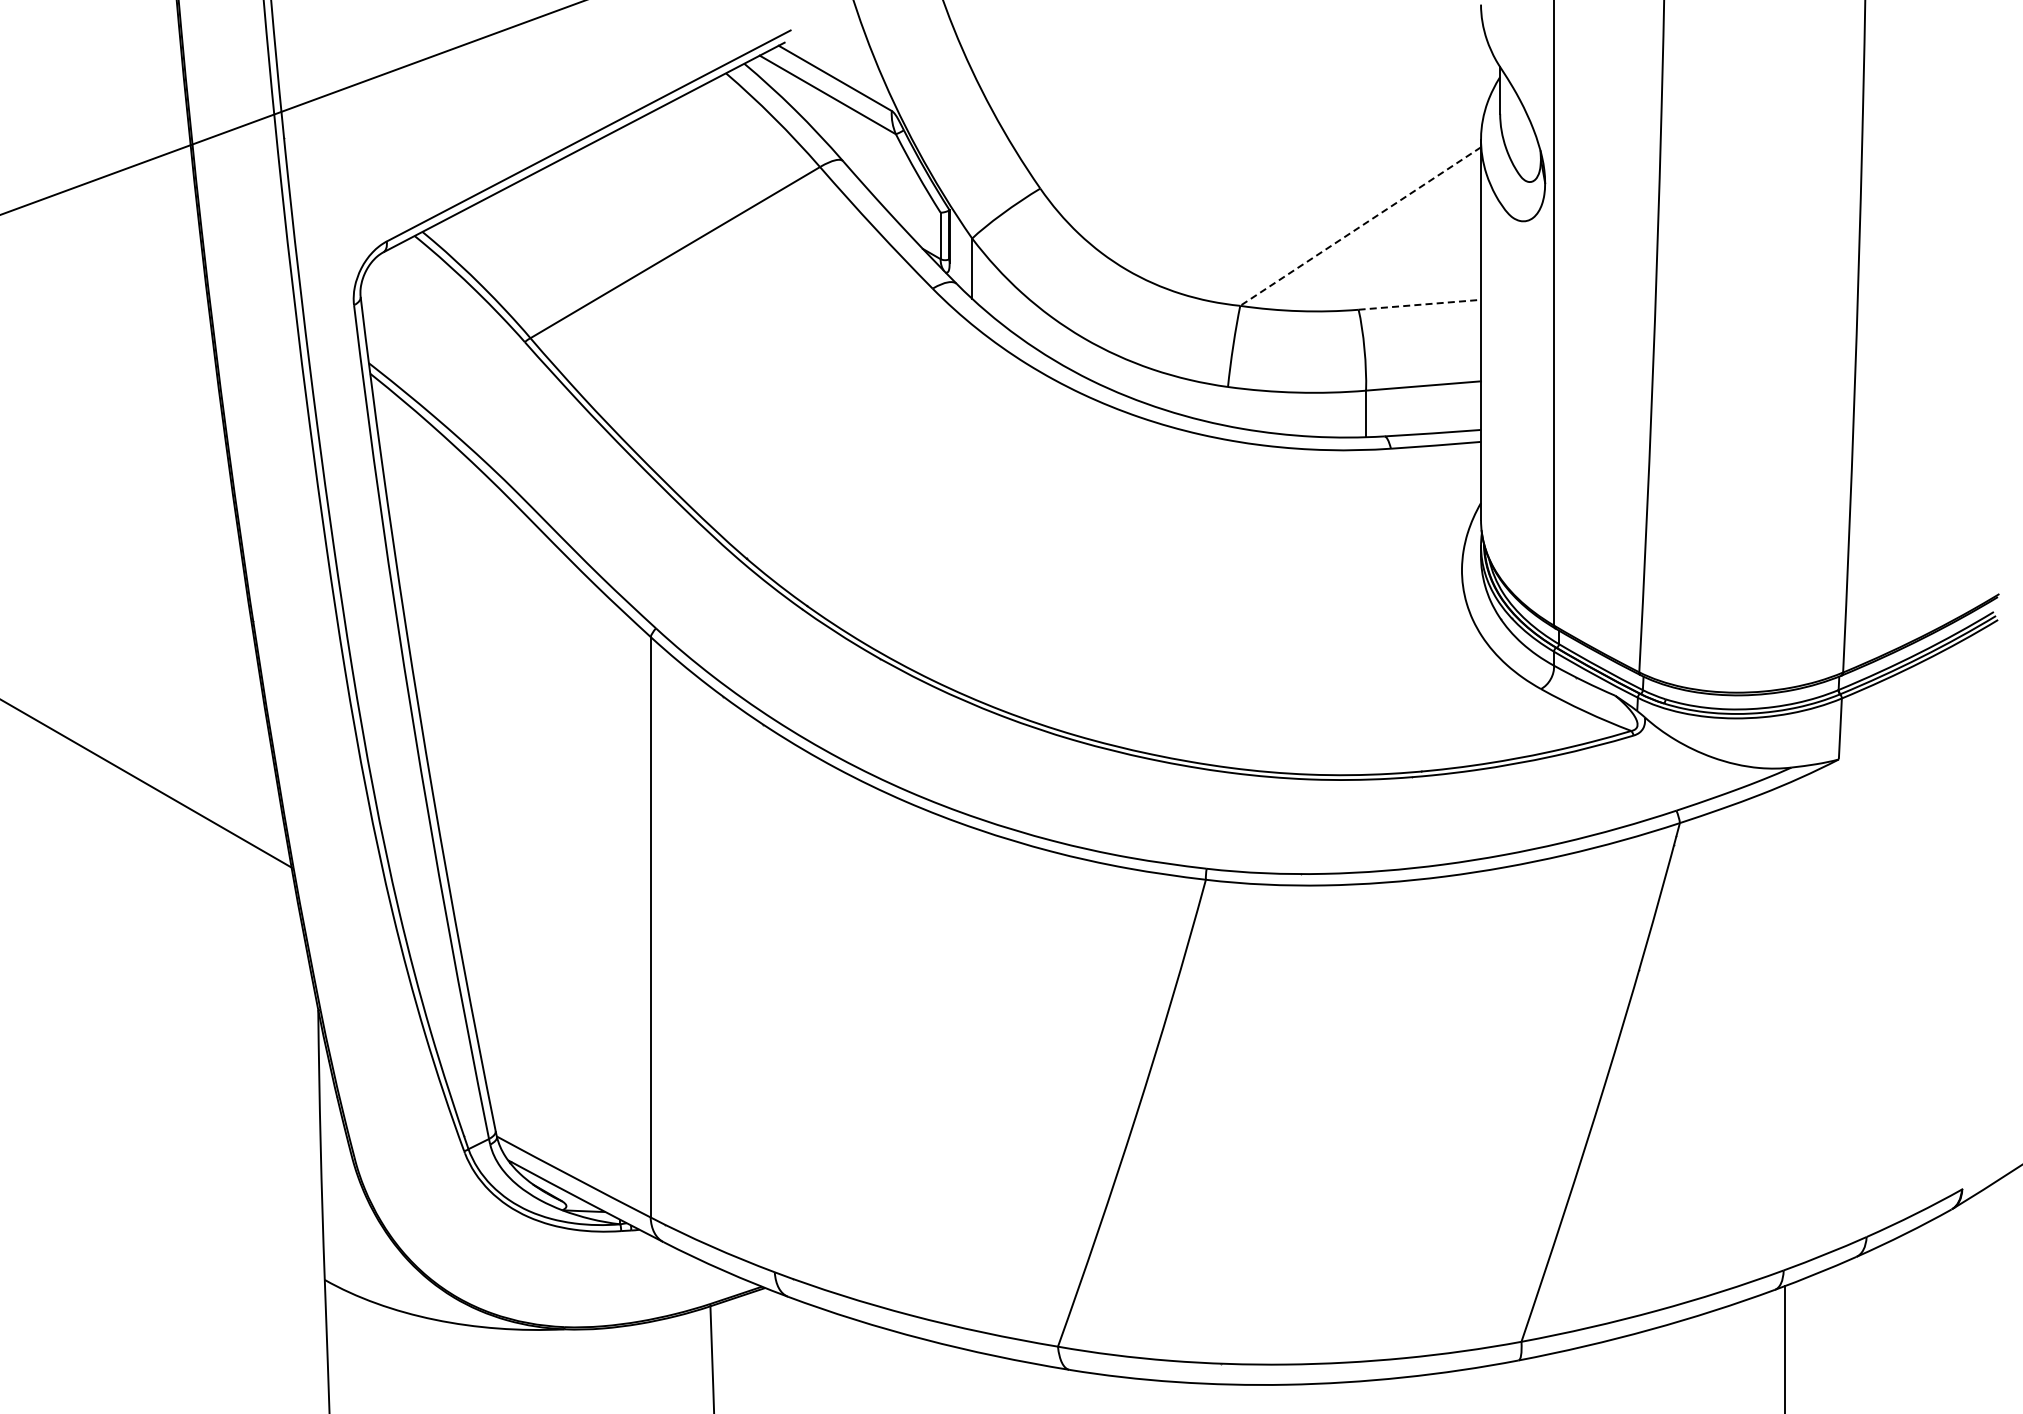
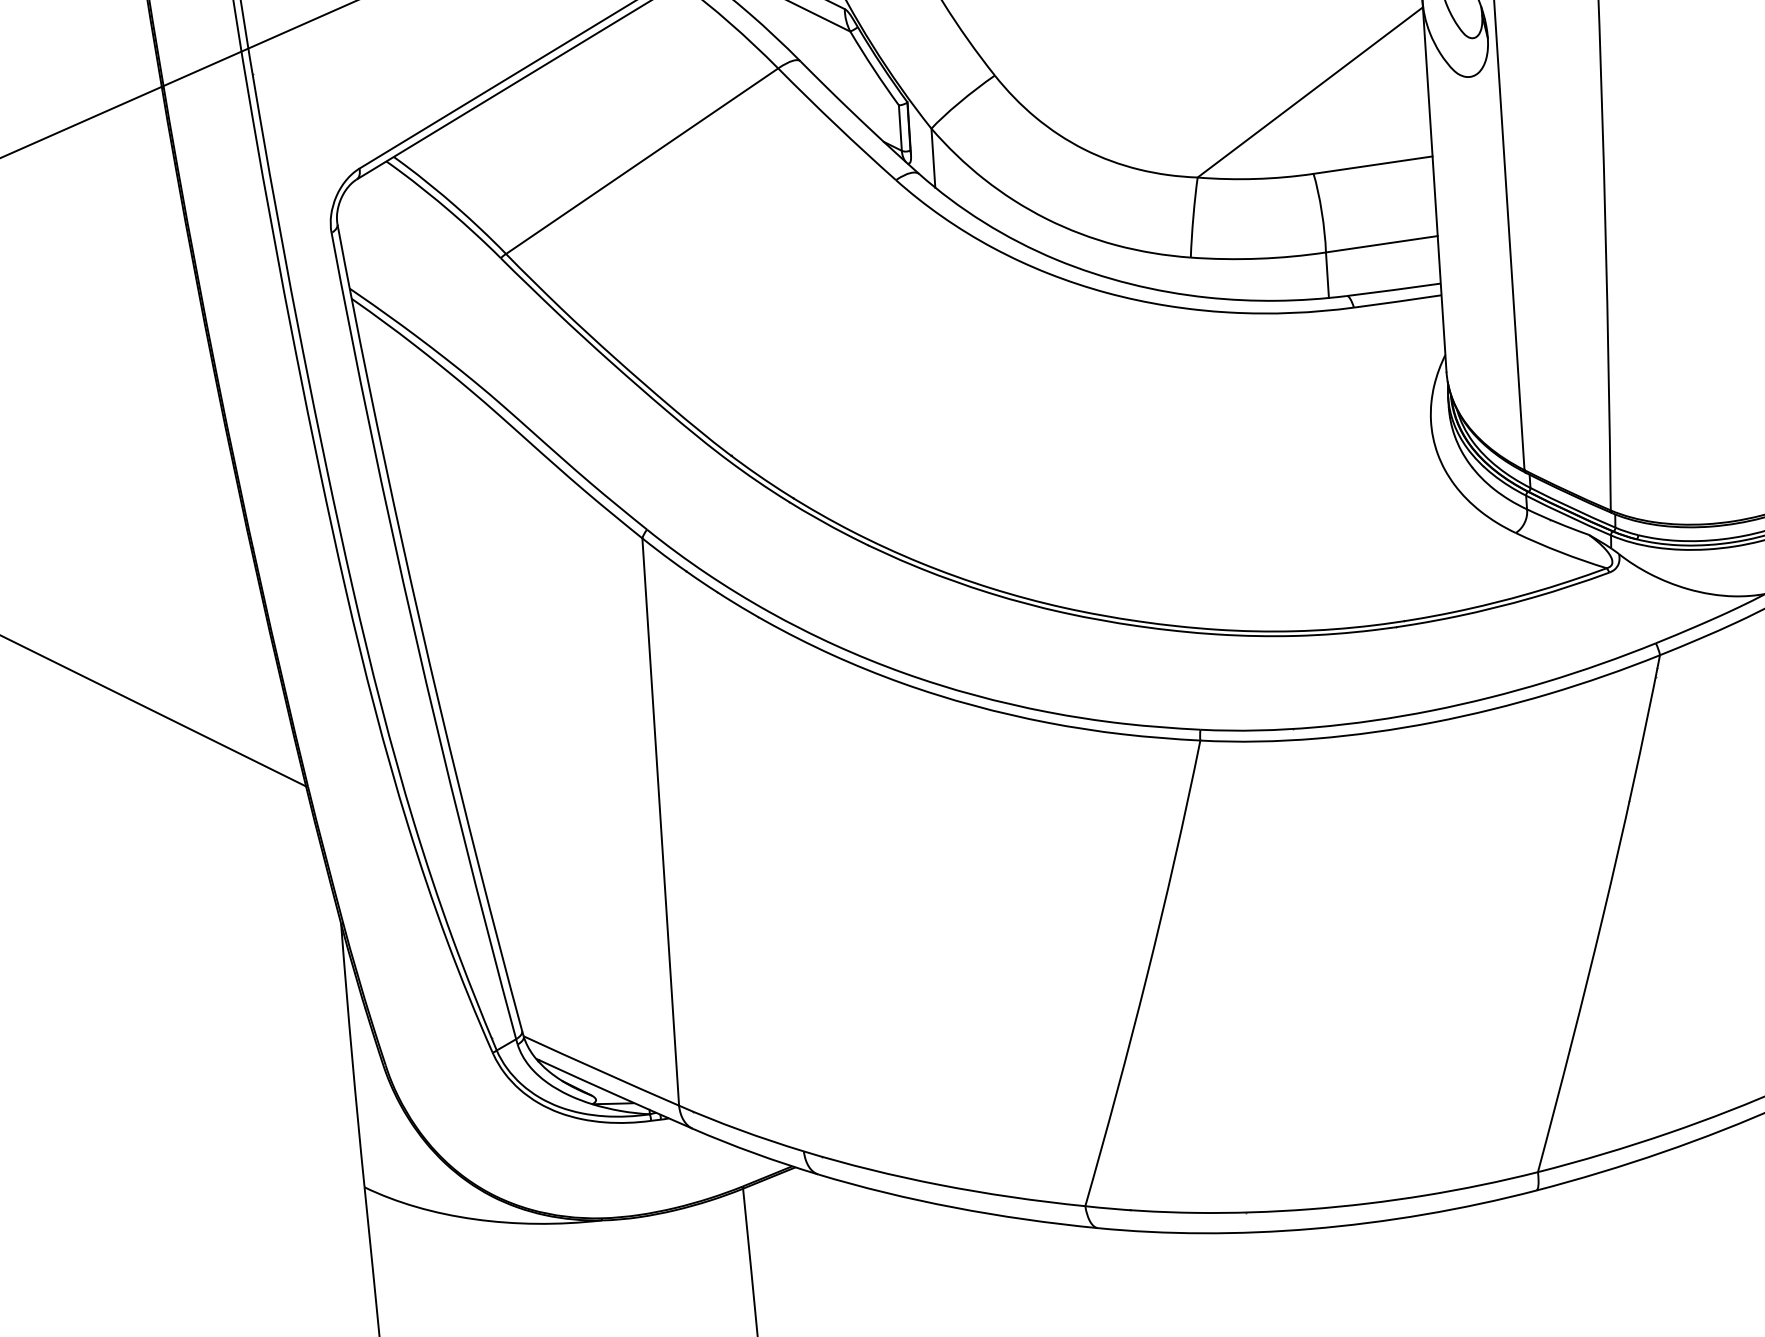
line: (1360, 226) -> (1310, 92), dashed -> solid
line: (1420, 304) -> (1373, 164), dashed -> solid

